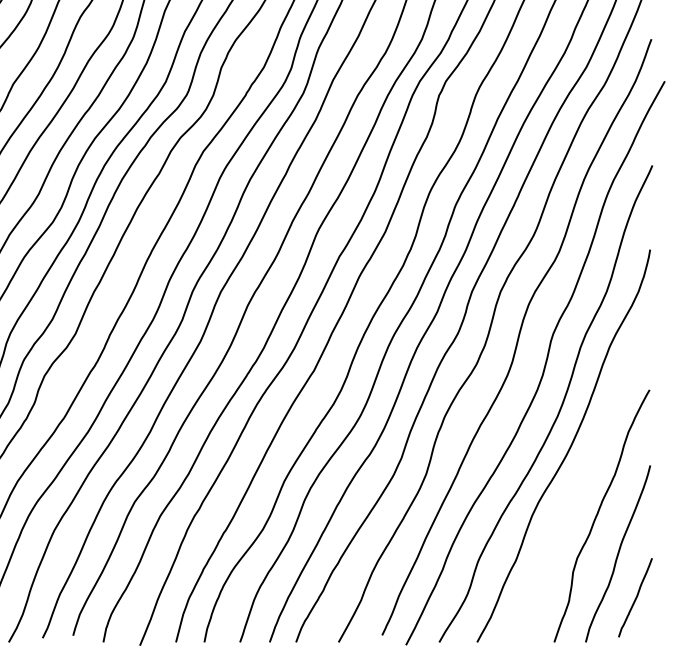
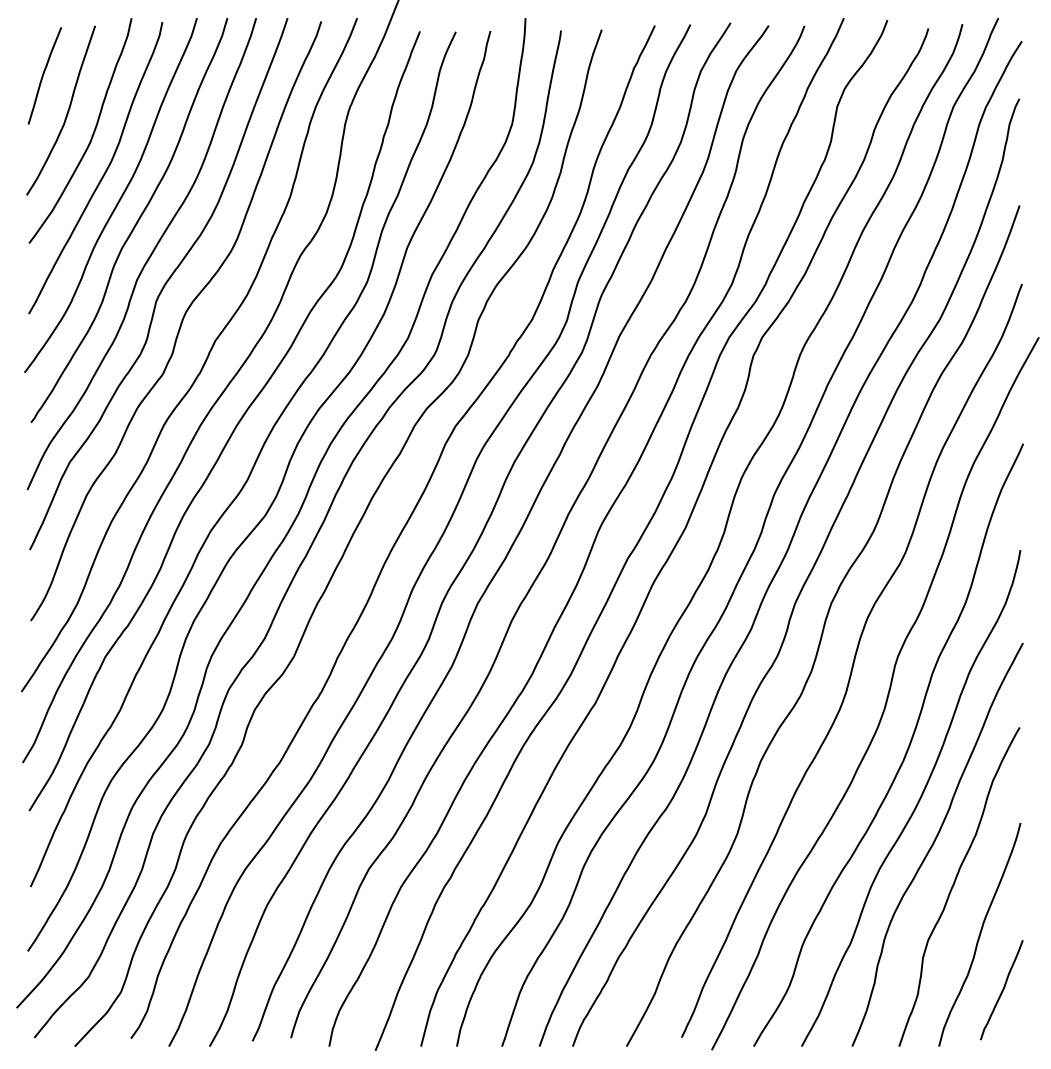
curve: (582, 481) -> (934, 843), added

